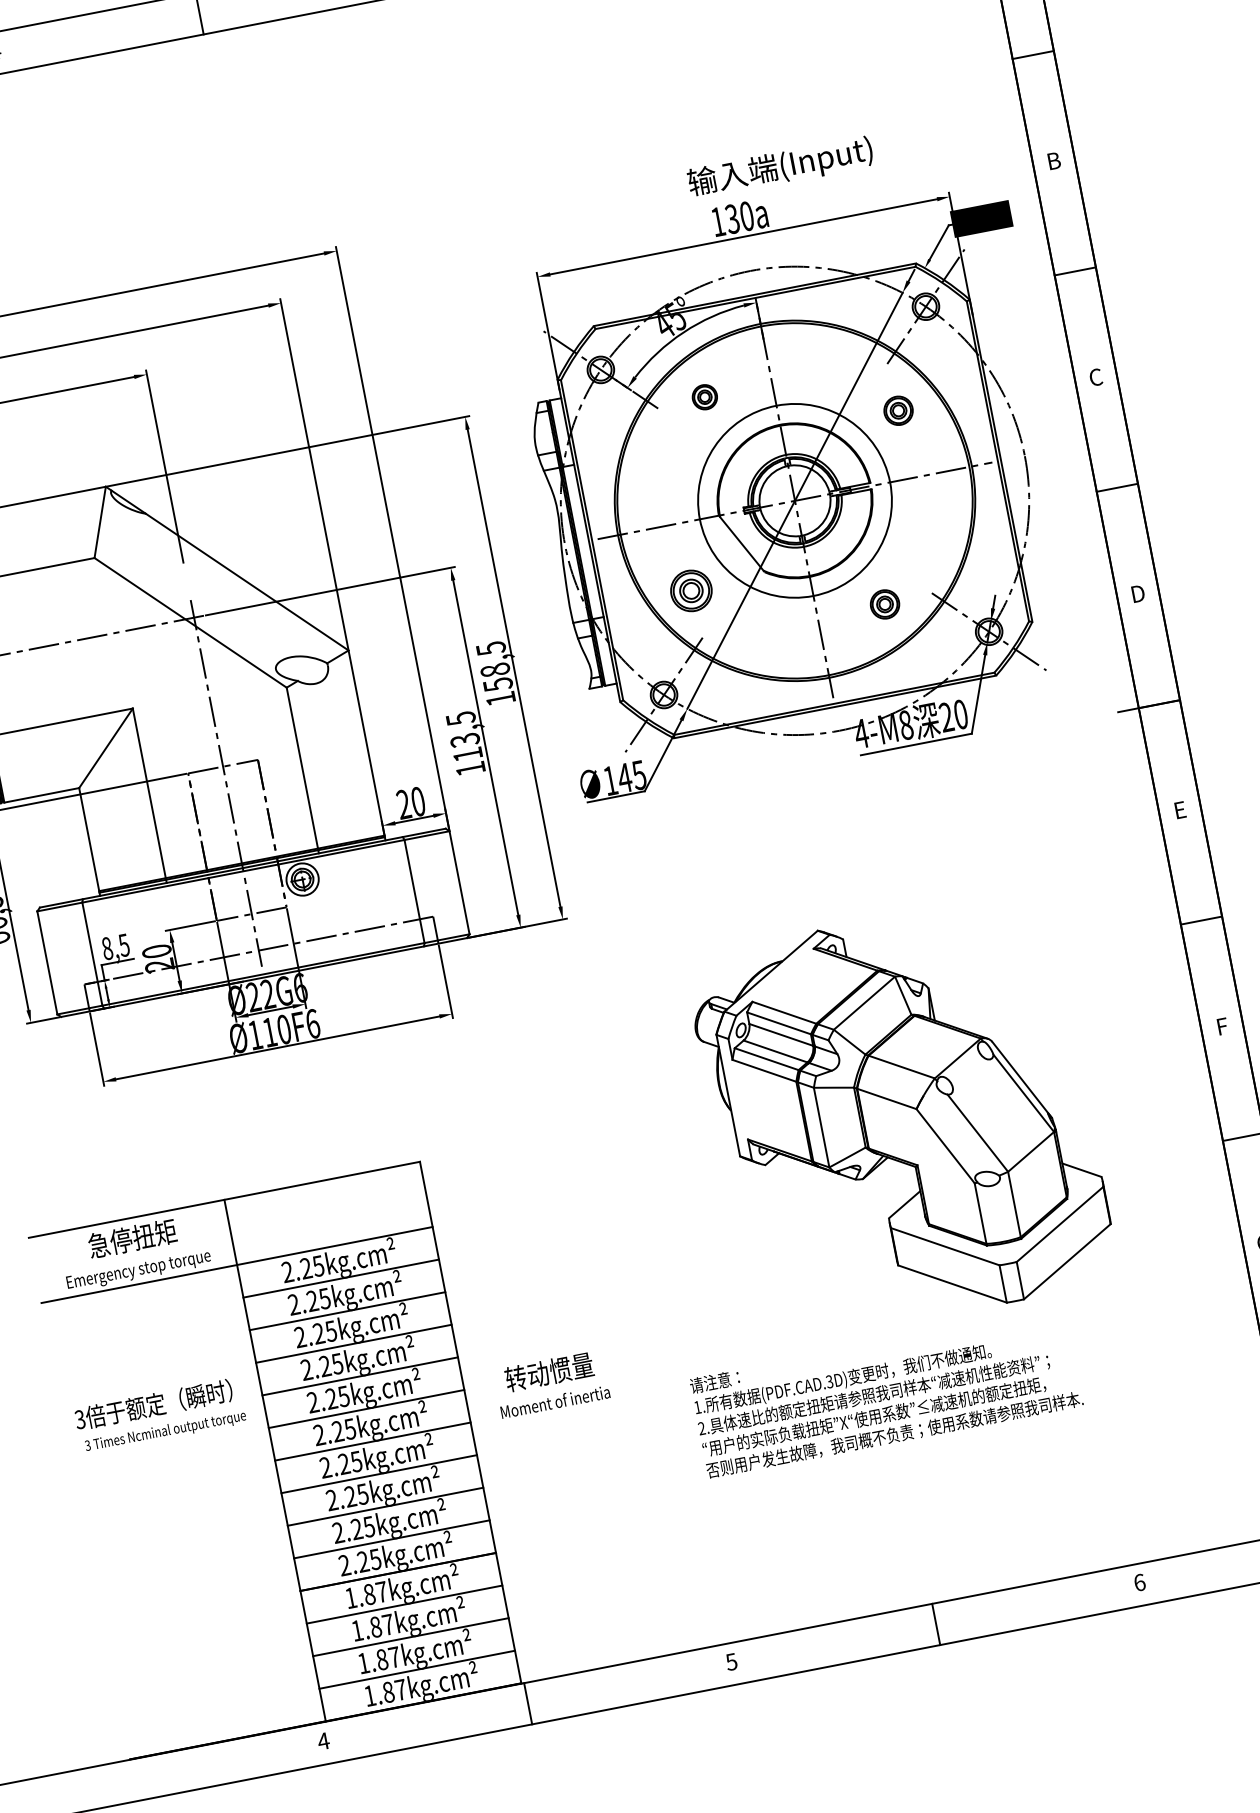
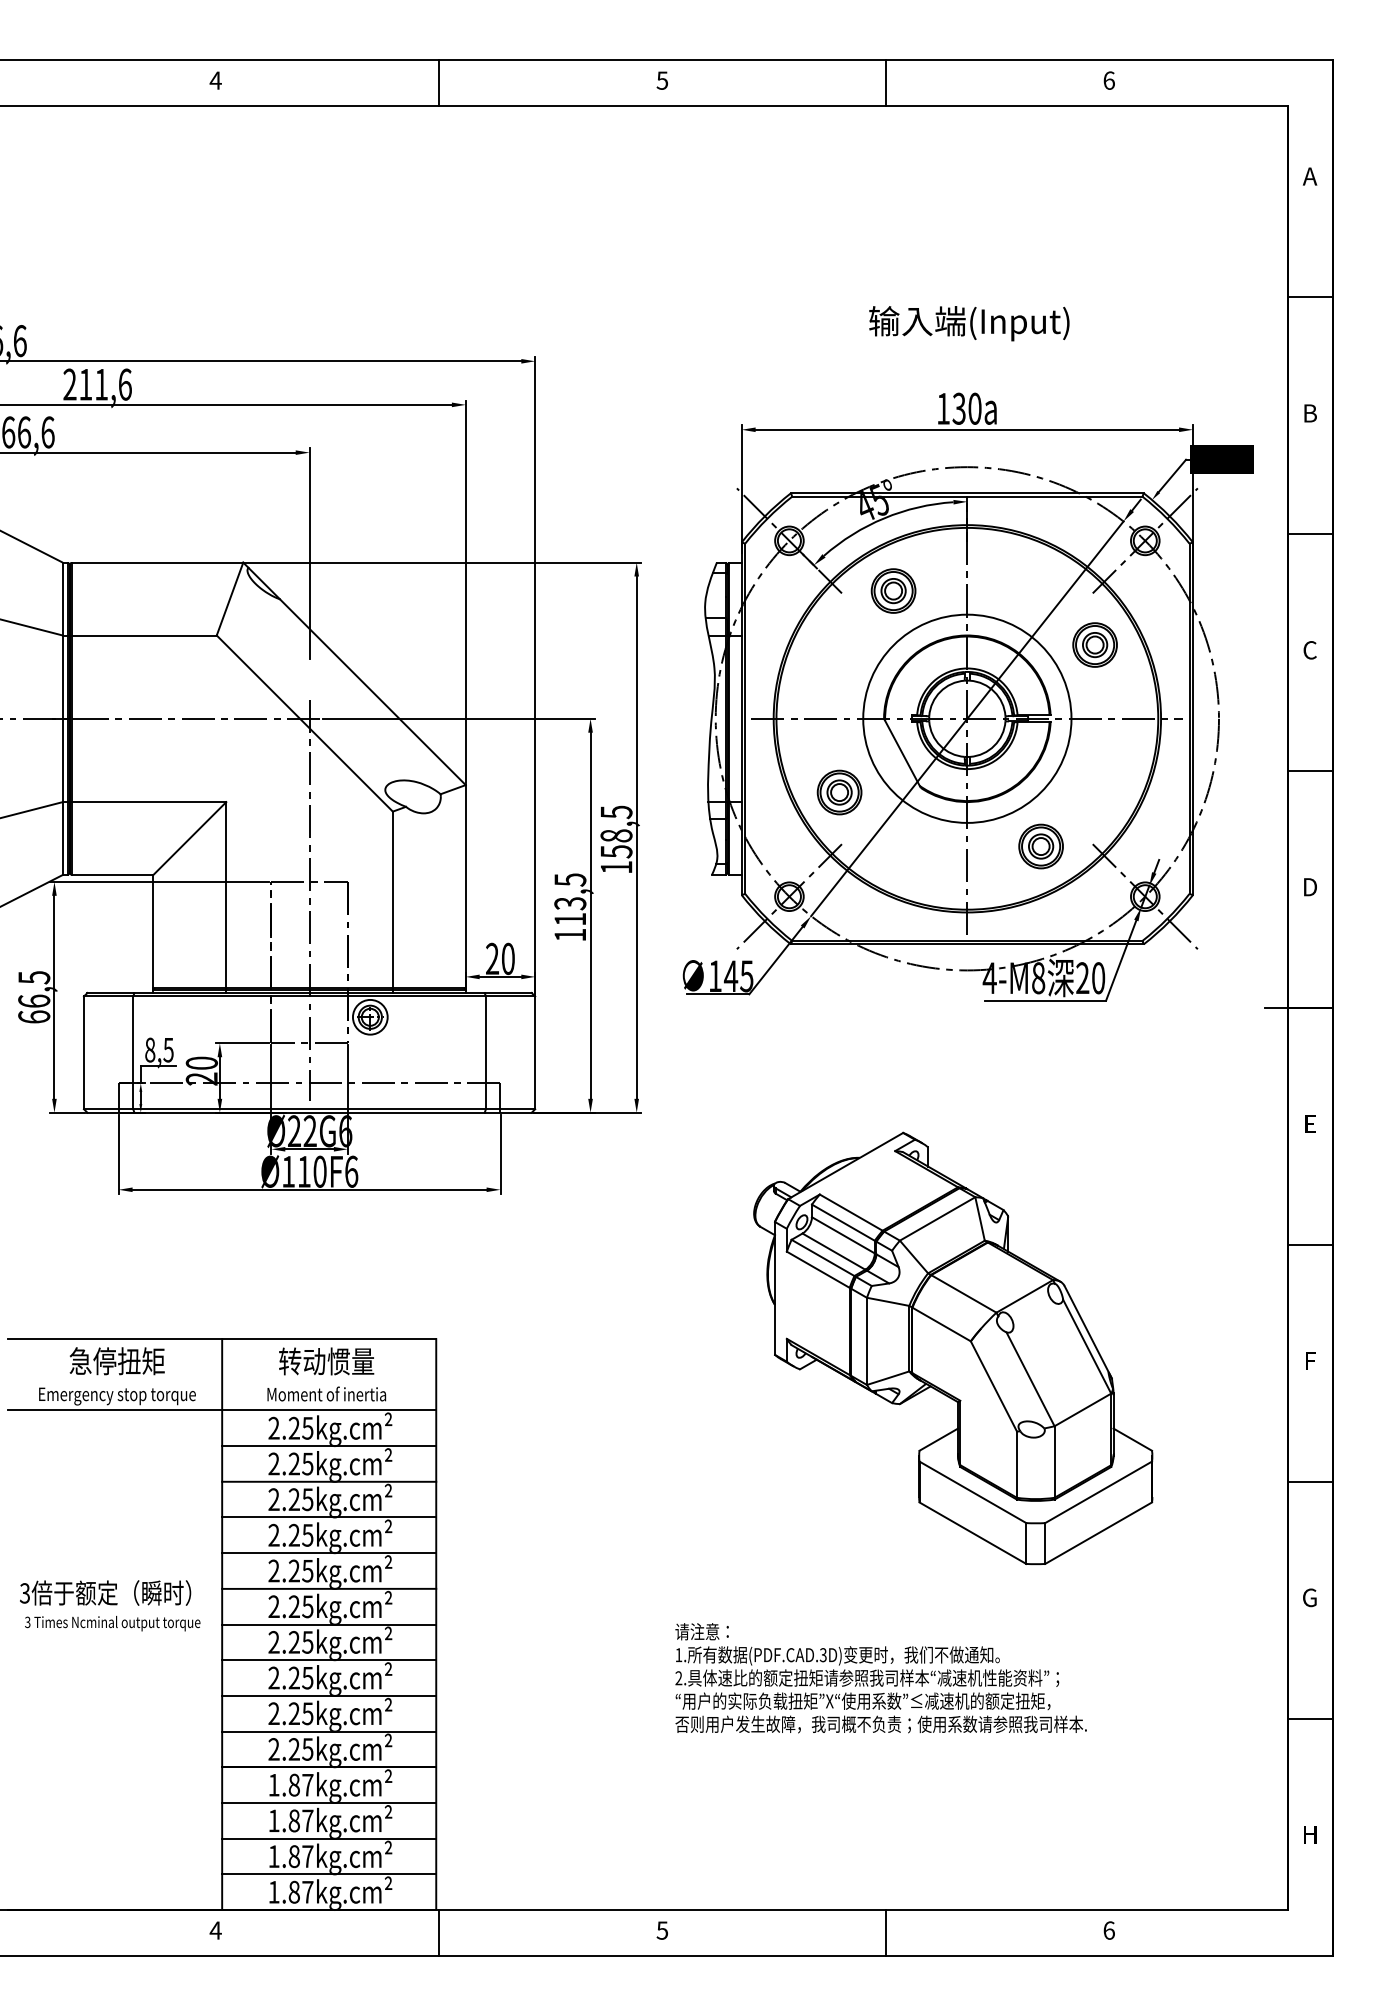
text: (780, 167) -> (969, 323), moved
part: (704, 396) -> (893, 590), size x1.67
part: (897, 410) -> (1094, 644), size x1.43
part: (884, 604) -> (1040, 846), size x1.43
part: (901, 1118) -> (953, 1348), moved
text: (551, 1384) -> (326, 1374), moved
text: (160, 1415) -> (110, 1605), moved

